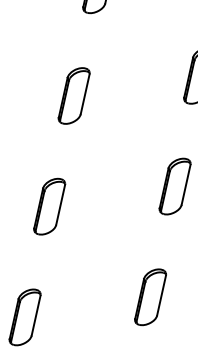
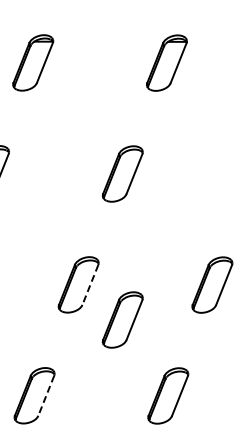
line: (60, 205) -> (90, 285), solid -> dashed
part: (96, 232) -> (122, 319), added
line: (36, 316) -> (46, 396), solid -> dashed

